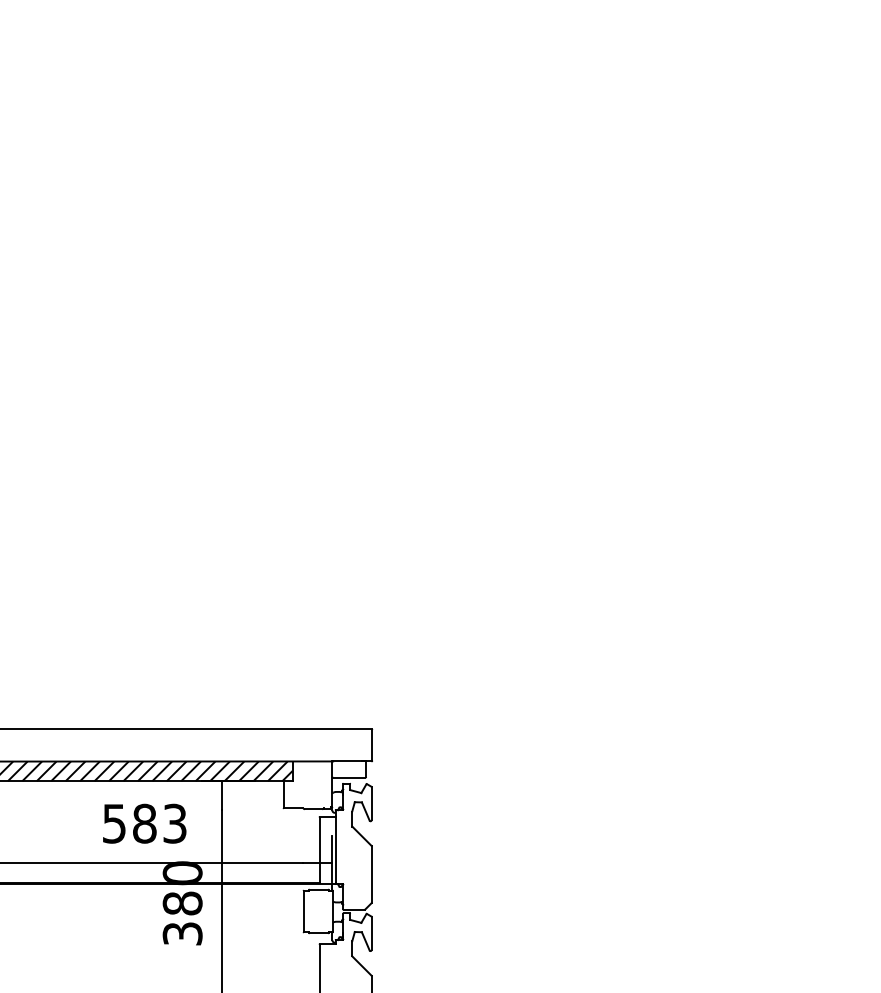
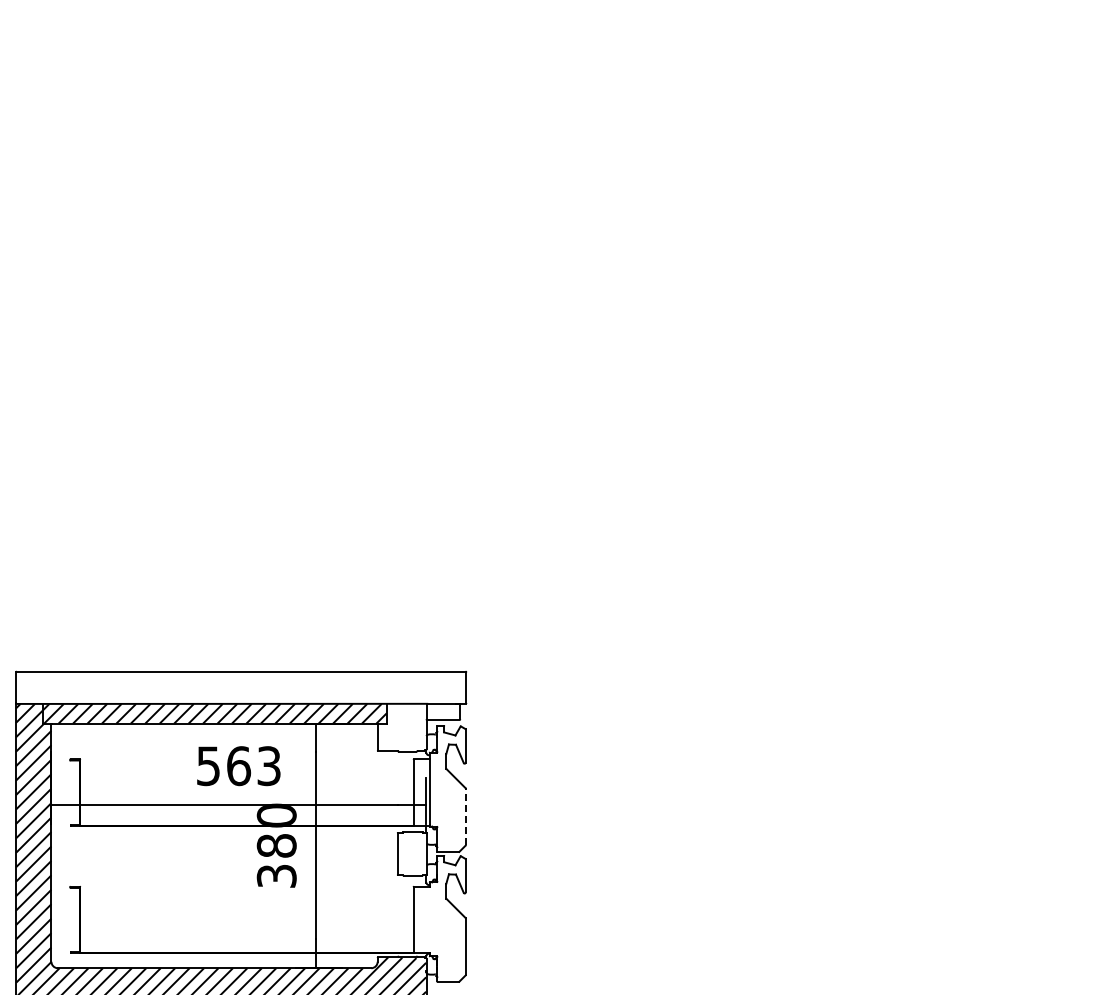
text: (145, 823) -> (239, 765), 583 -> 563
line: (371, 874) -> (465, 816), solid -> dashed

